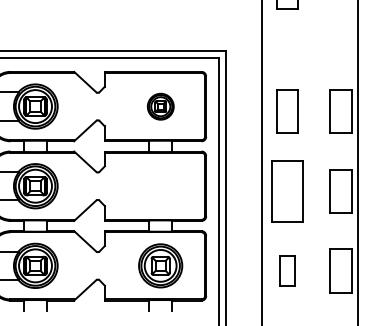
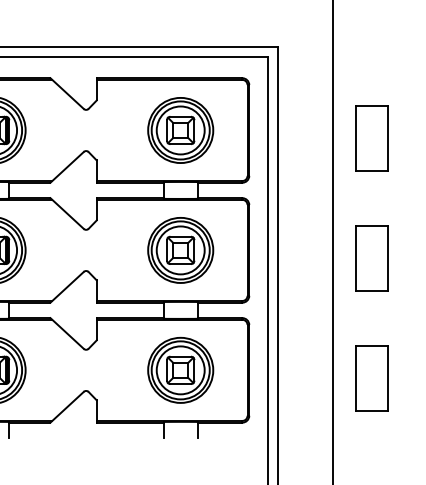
part: (160, 106) -> (180, 130), size x1.67
part: (160, 185) -> (180, 249), added
part: (287, 191) -> (371, 258), size x0.71
part: (287, 270) -> (371, 377), size x1.43

